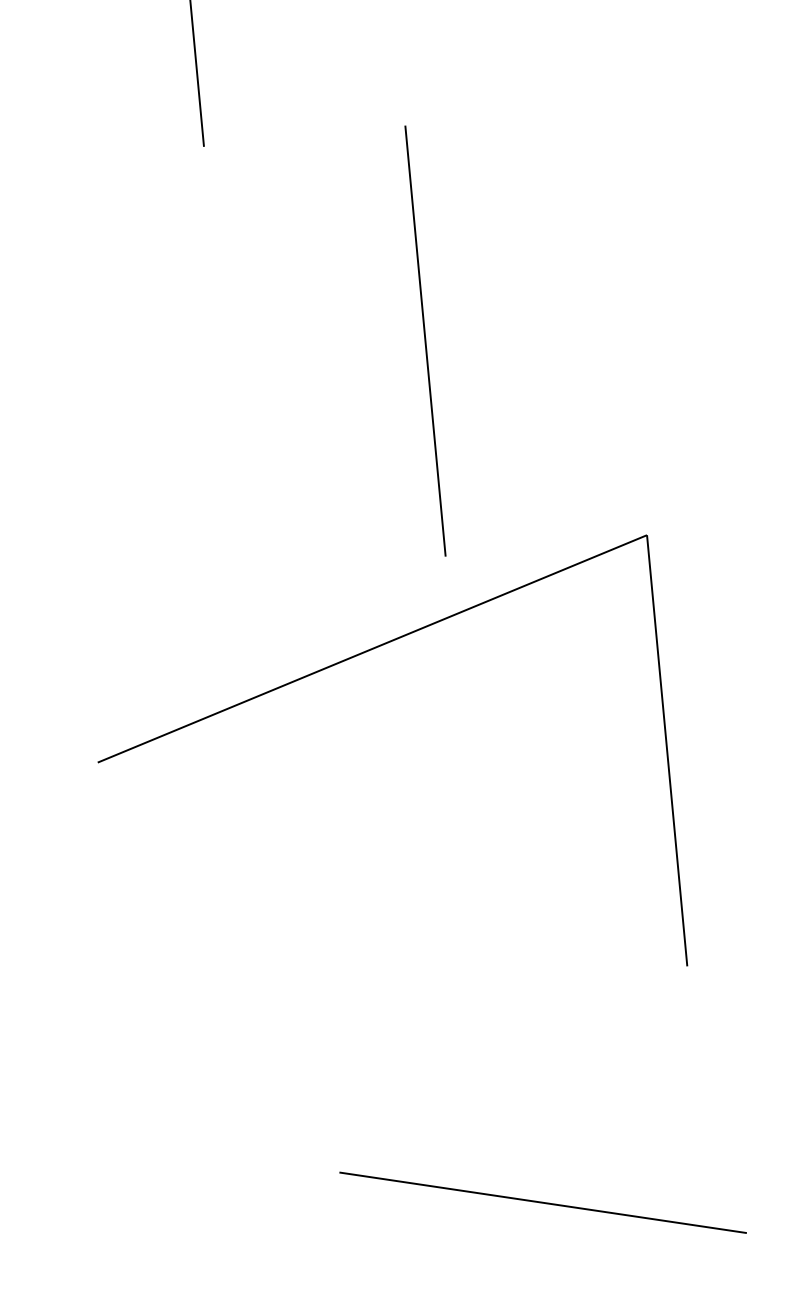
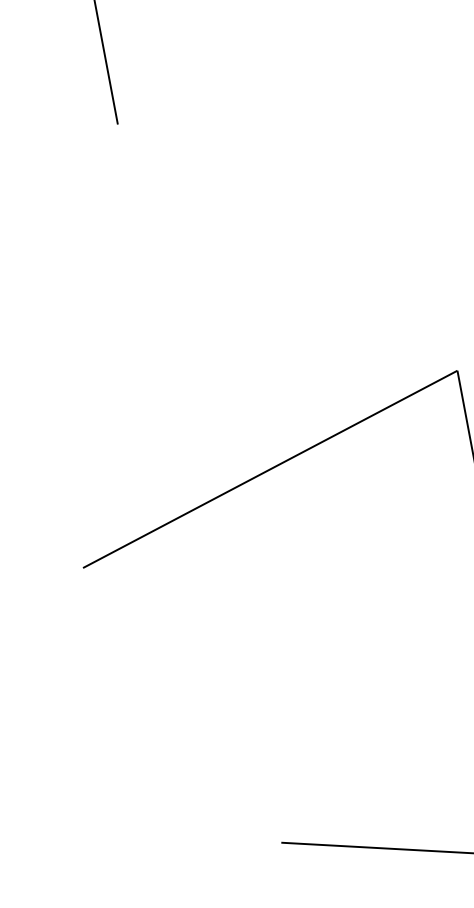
line: (425, 340) -> (287, 247), removed

